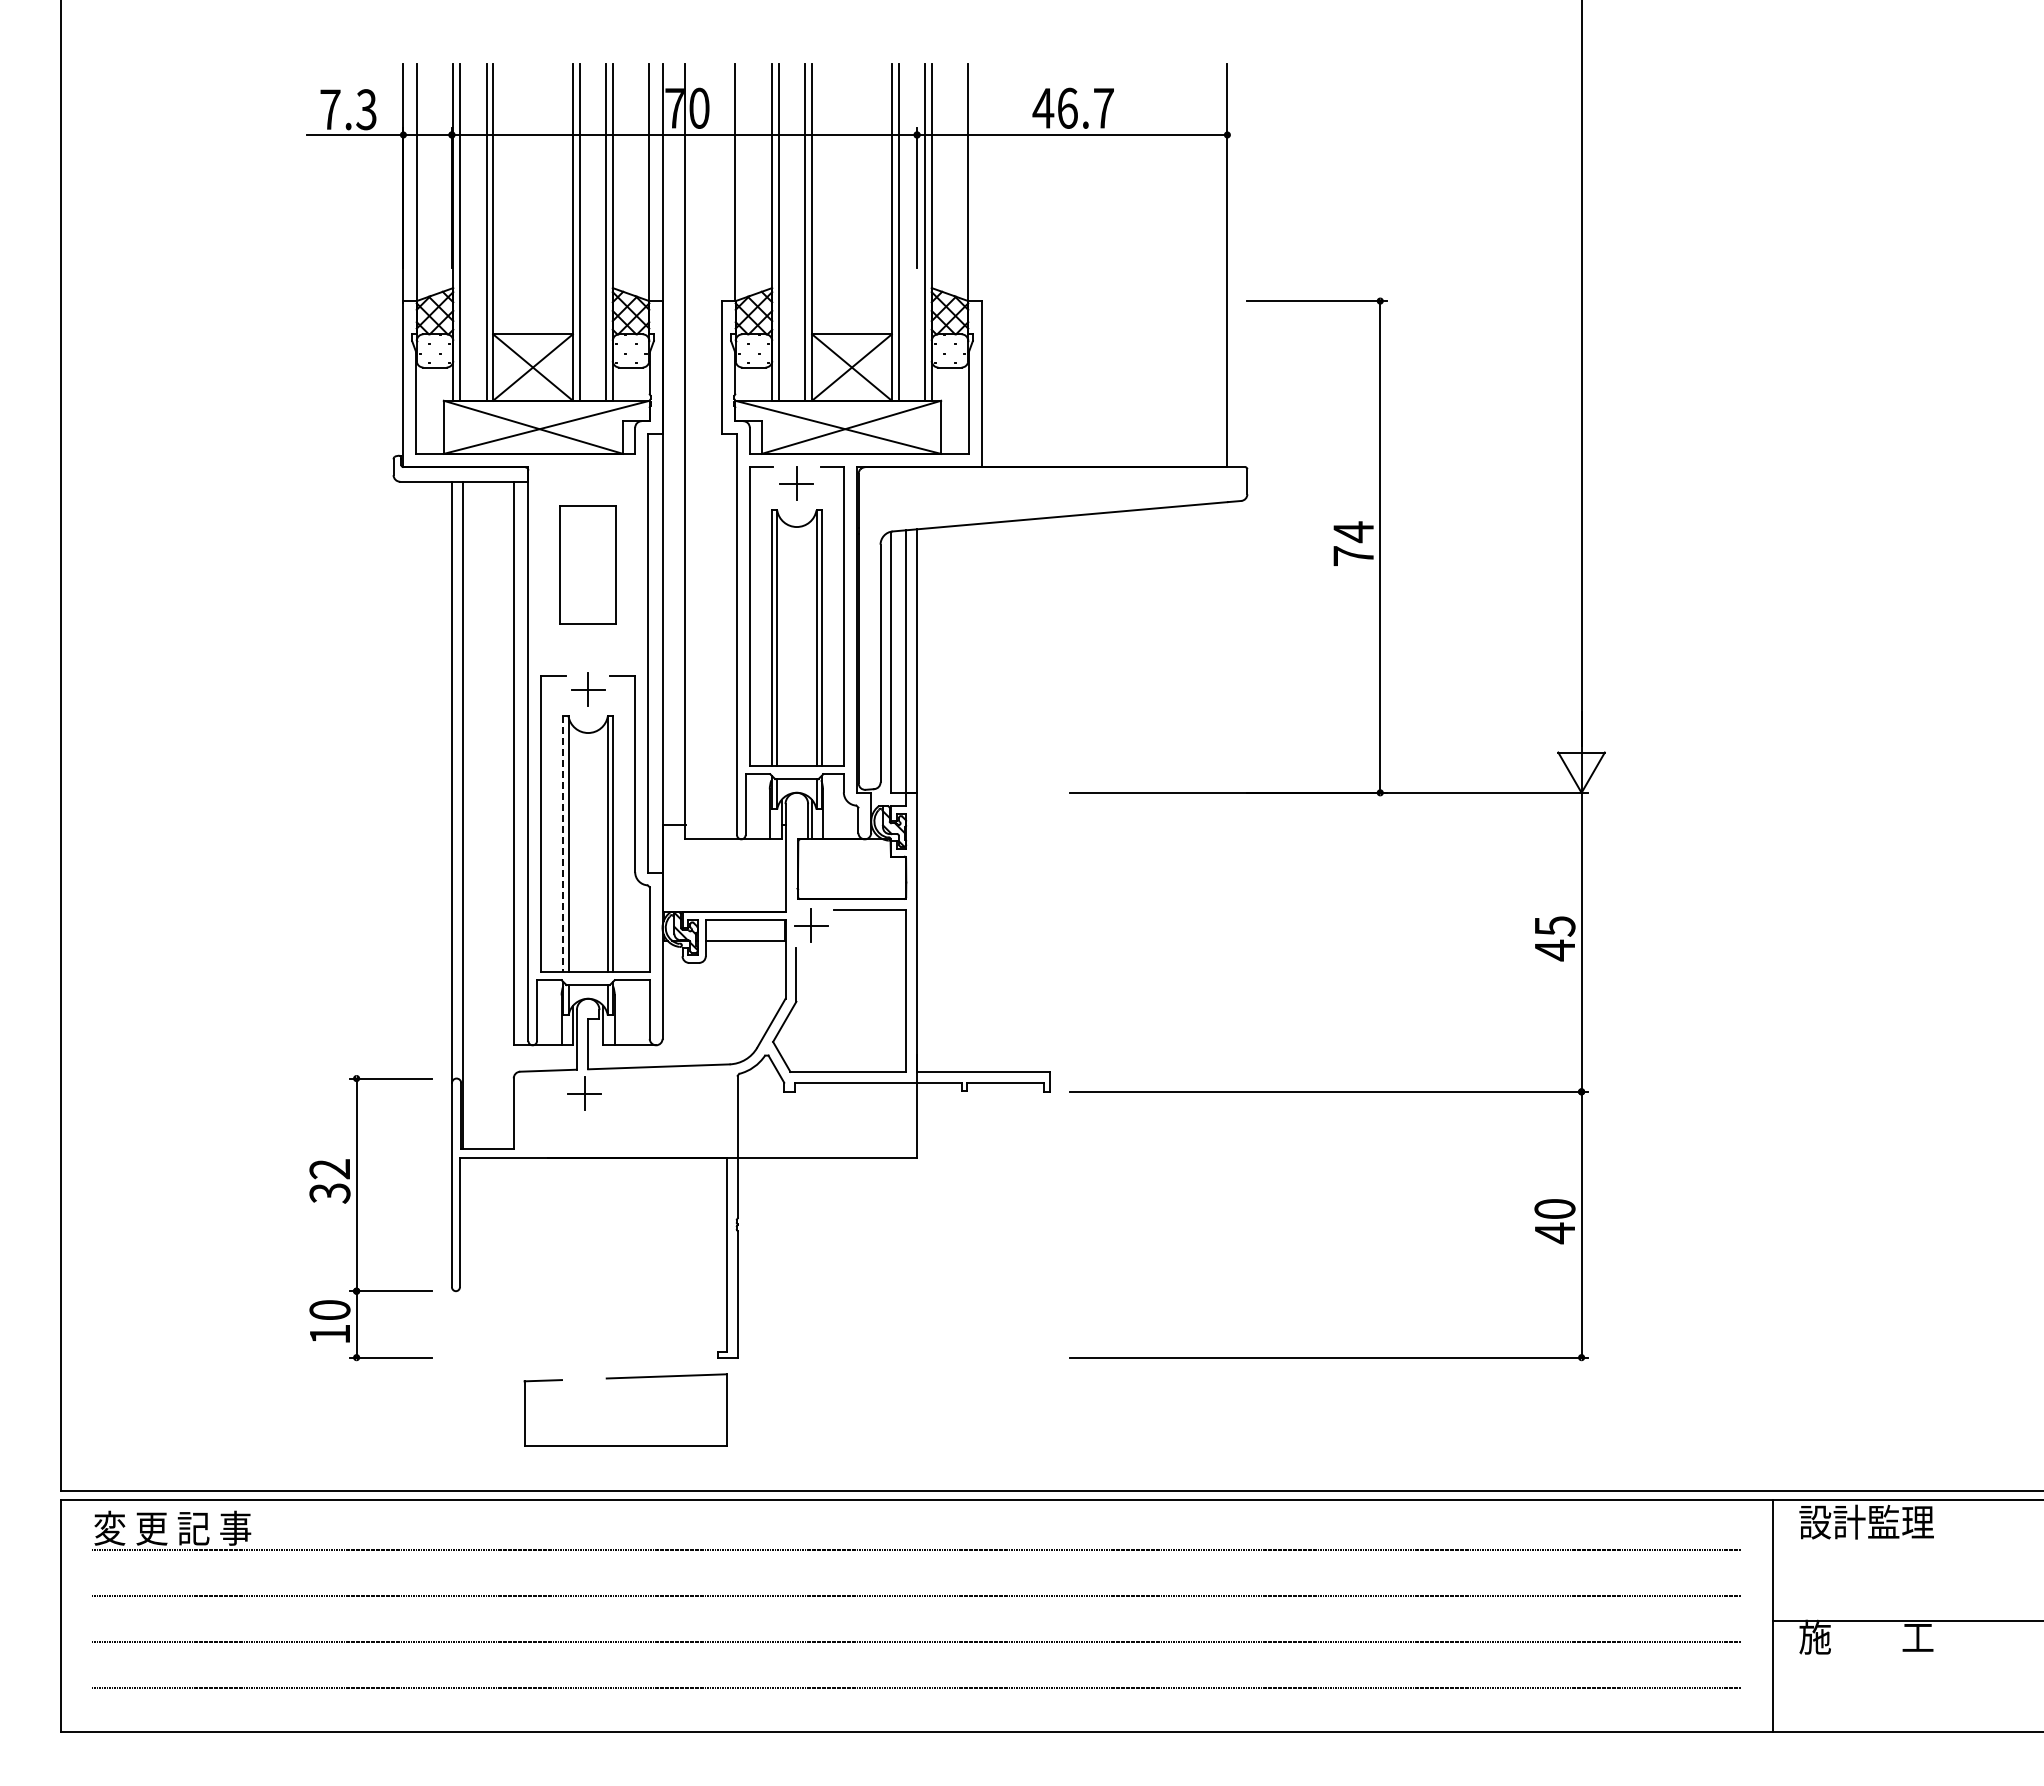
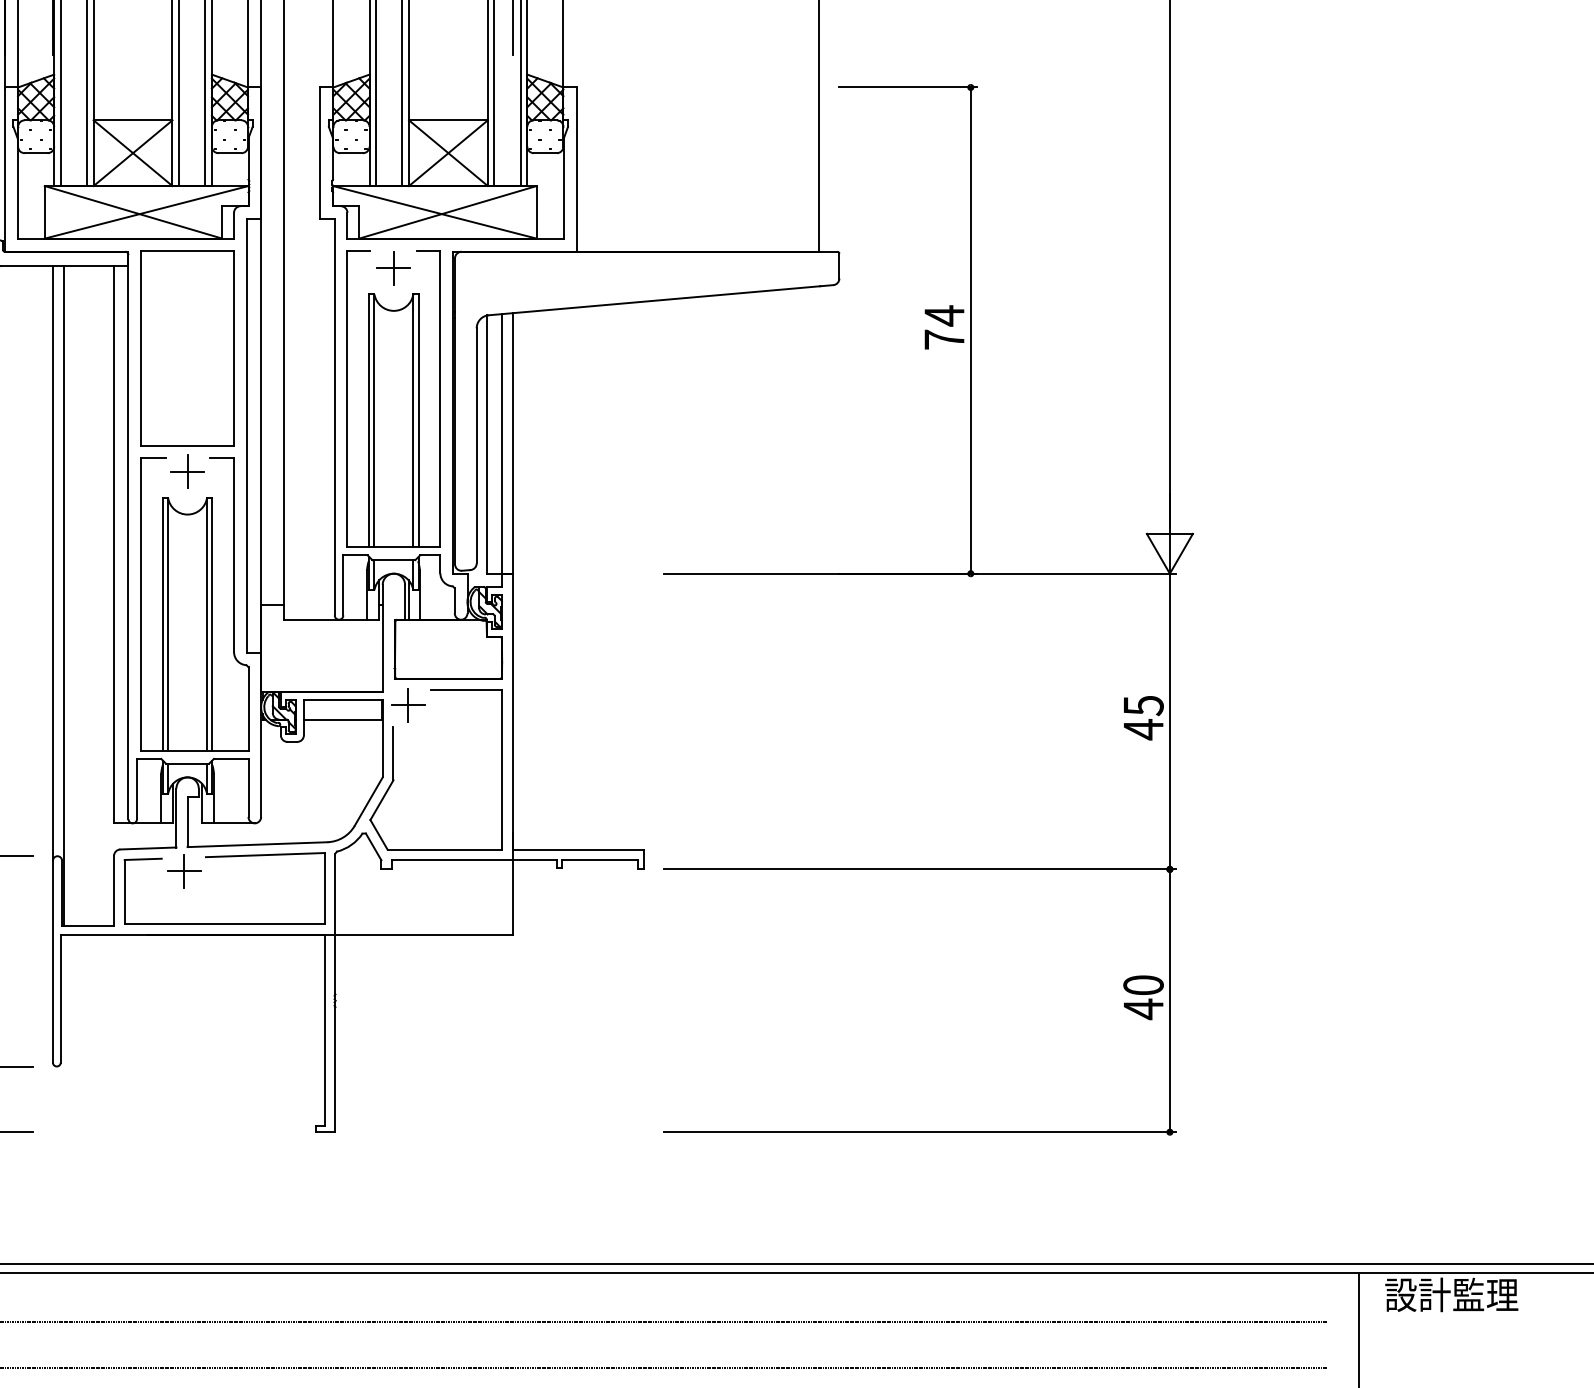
part: (587, 564) -> (186, 347), size x1.67
line: (563, 844) -> (163, 624), dashed -> solid
part: (625, 1378) -> (224, 857), moved

